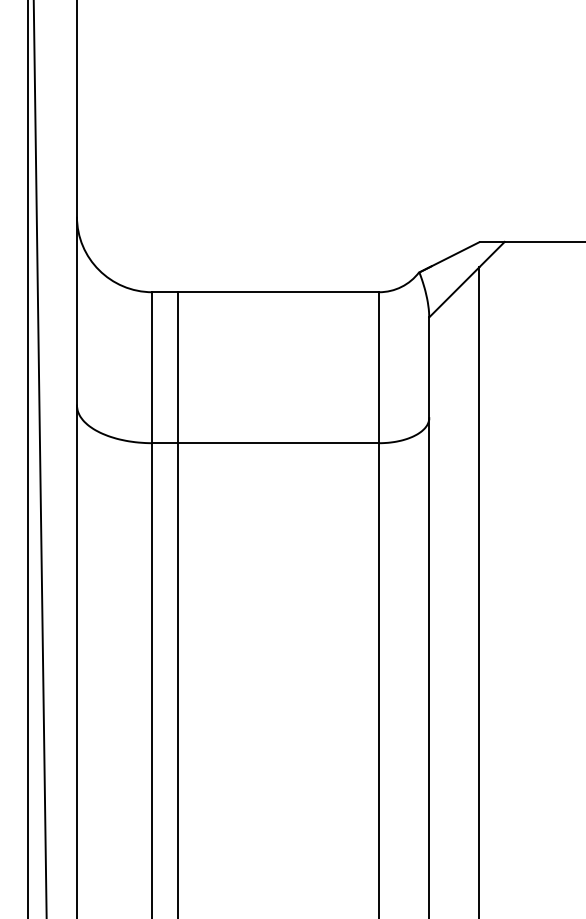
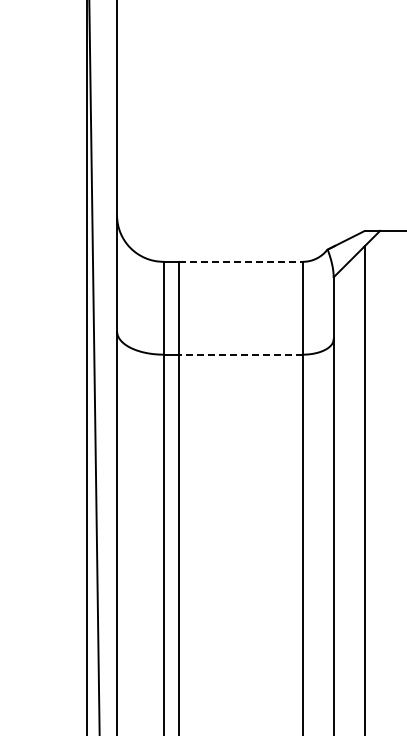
line: (277, 291) -> (240, 261), solid -> dashed
line: (277, 442) -> (240, 354), solid -> dashed

